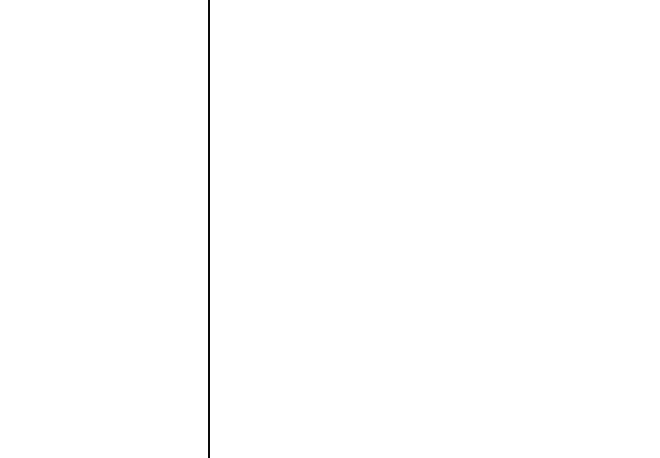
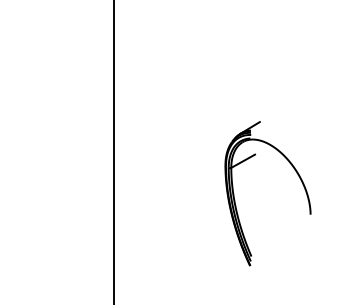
part: (439, 307) -> (235, 200), added

